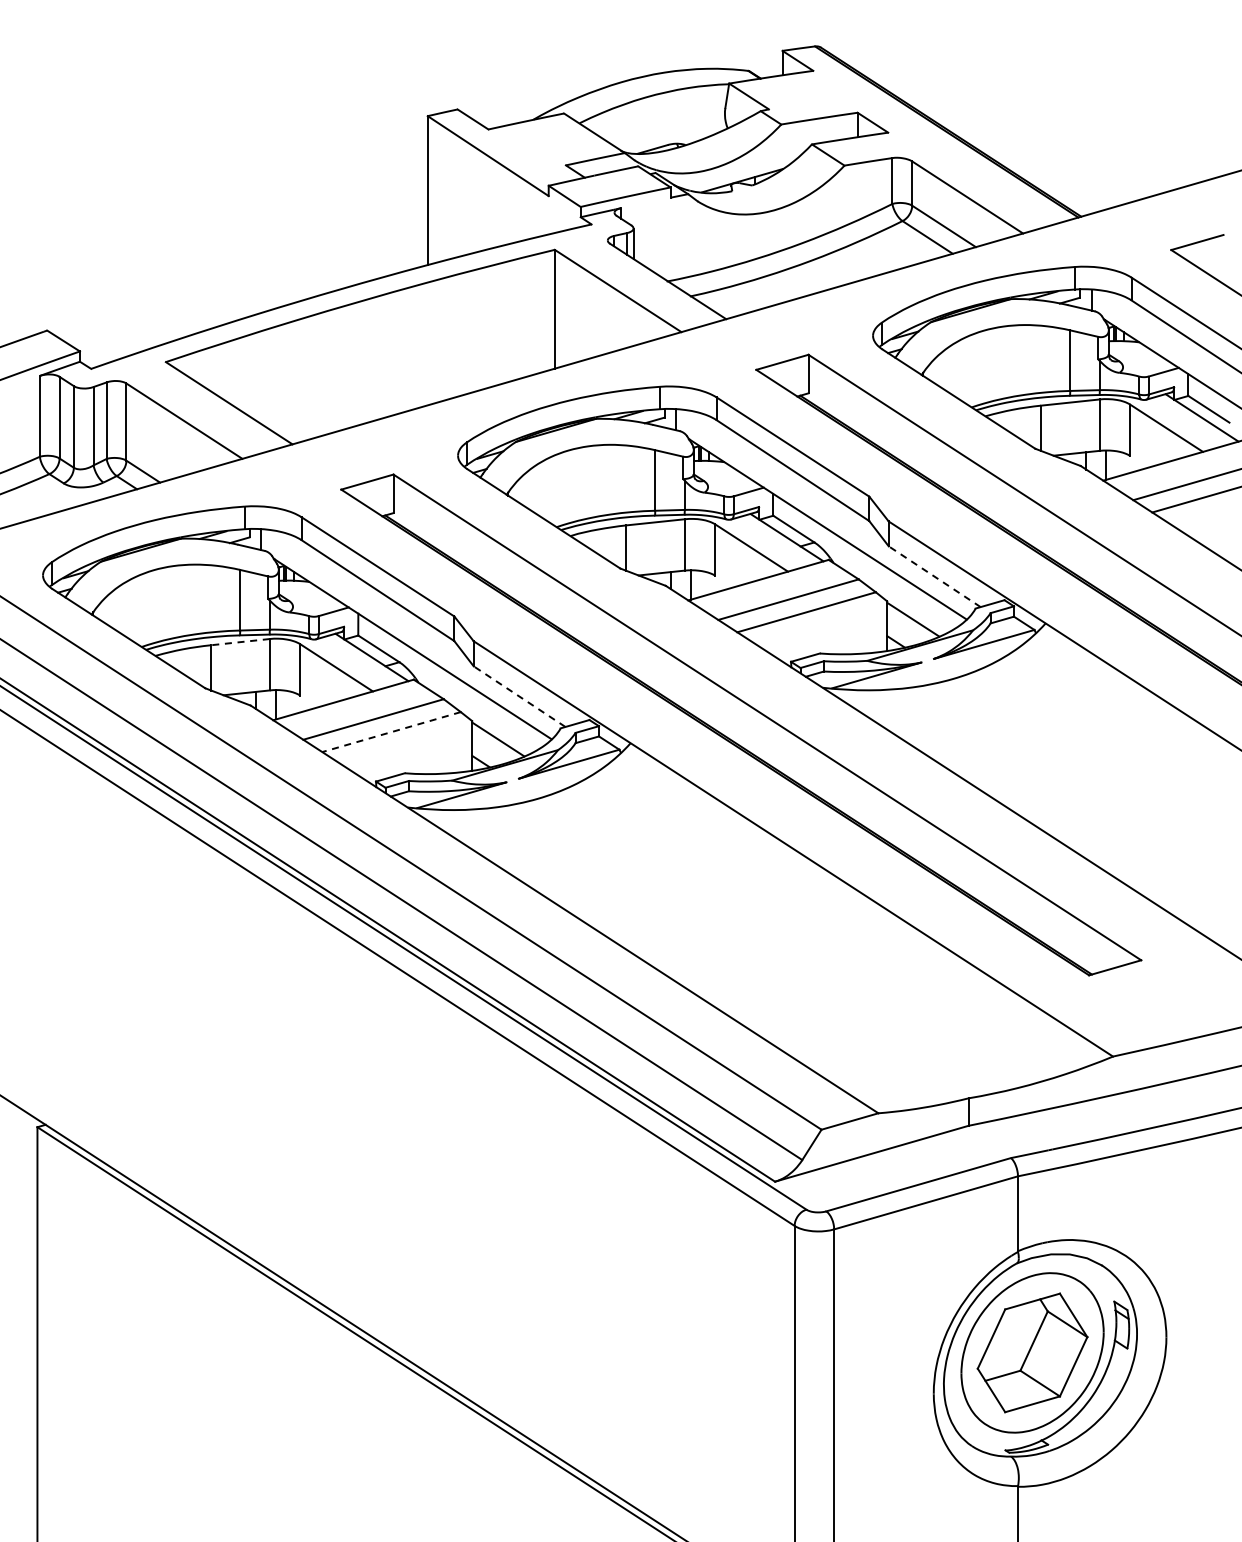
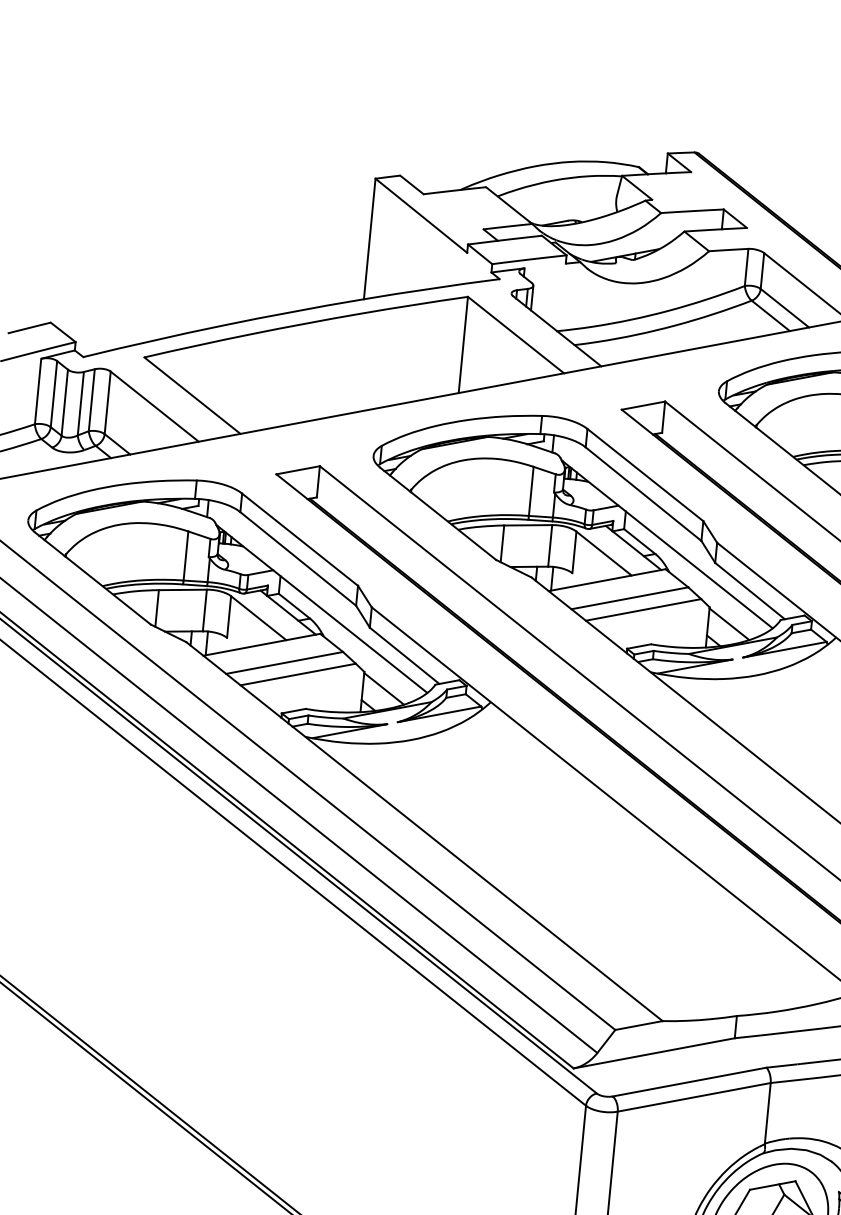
line: (934, 576) -> (749, 590), dashed -> solid
line: (239, 642) -> (182, 590), dashed -> solid
line: (519, 696) -> (404, 655), dashed -> solid
line: (391, 732) -> (298, 674), dashed -> solid

